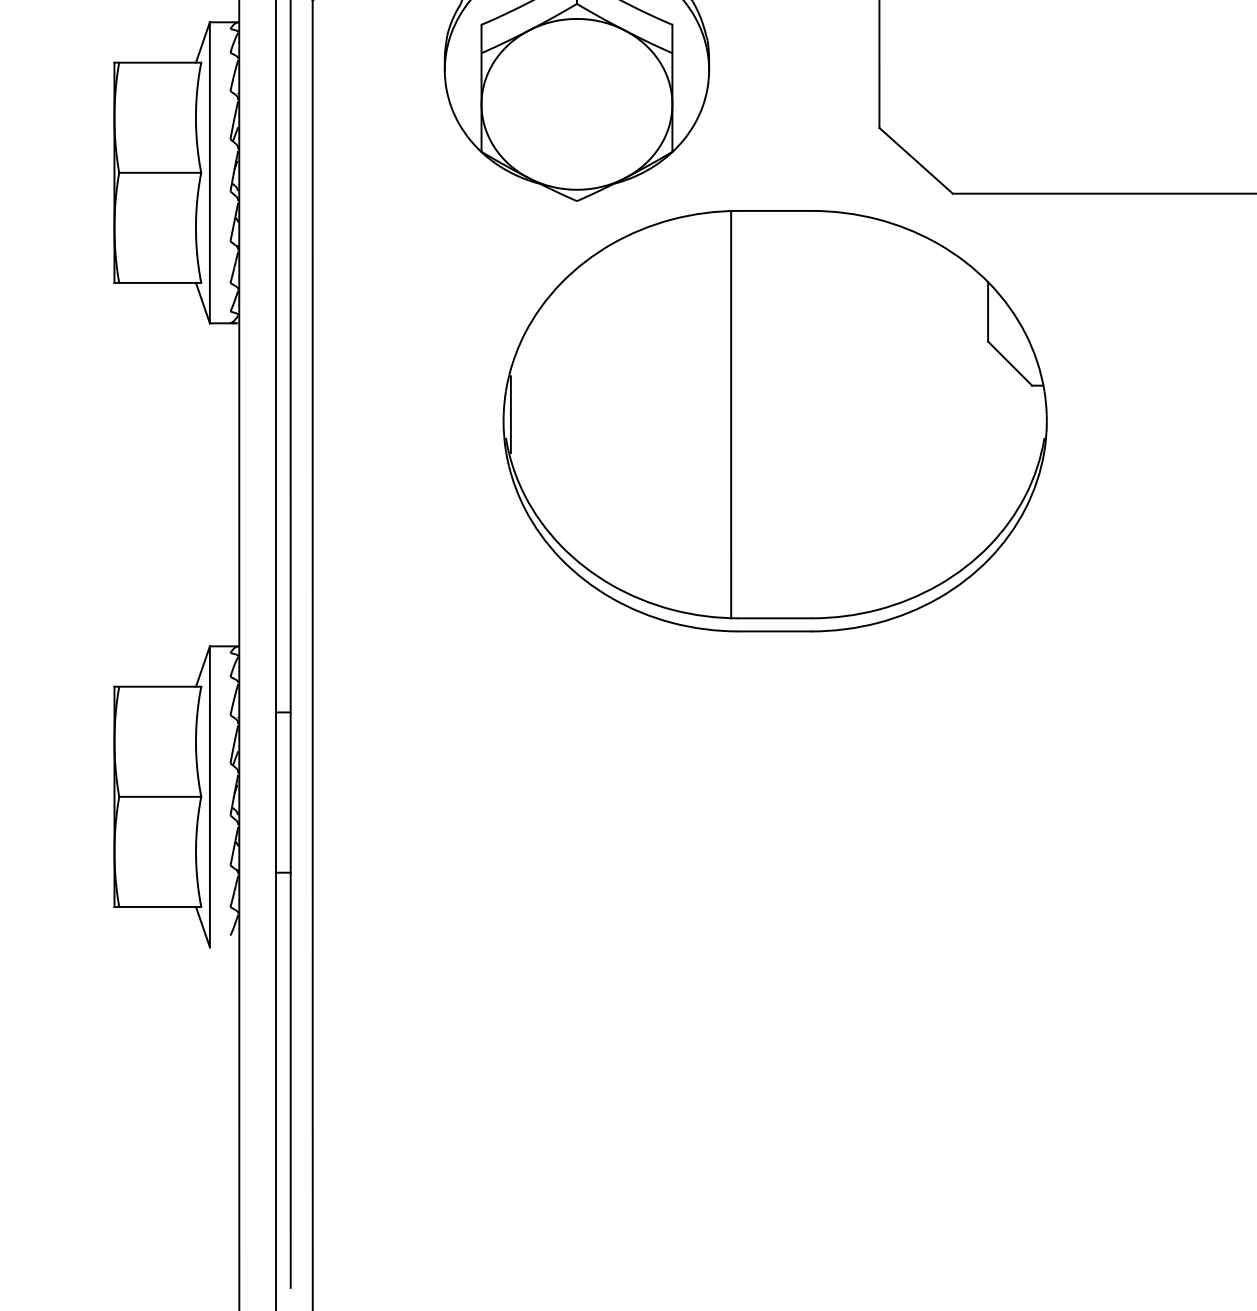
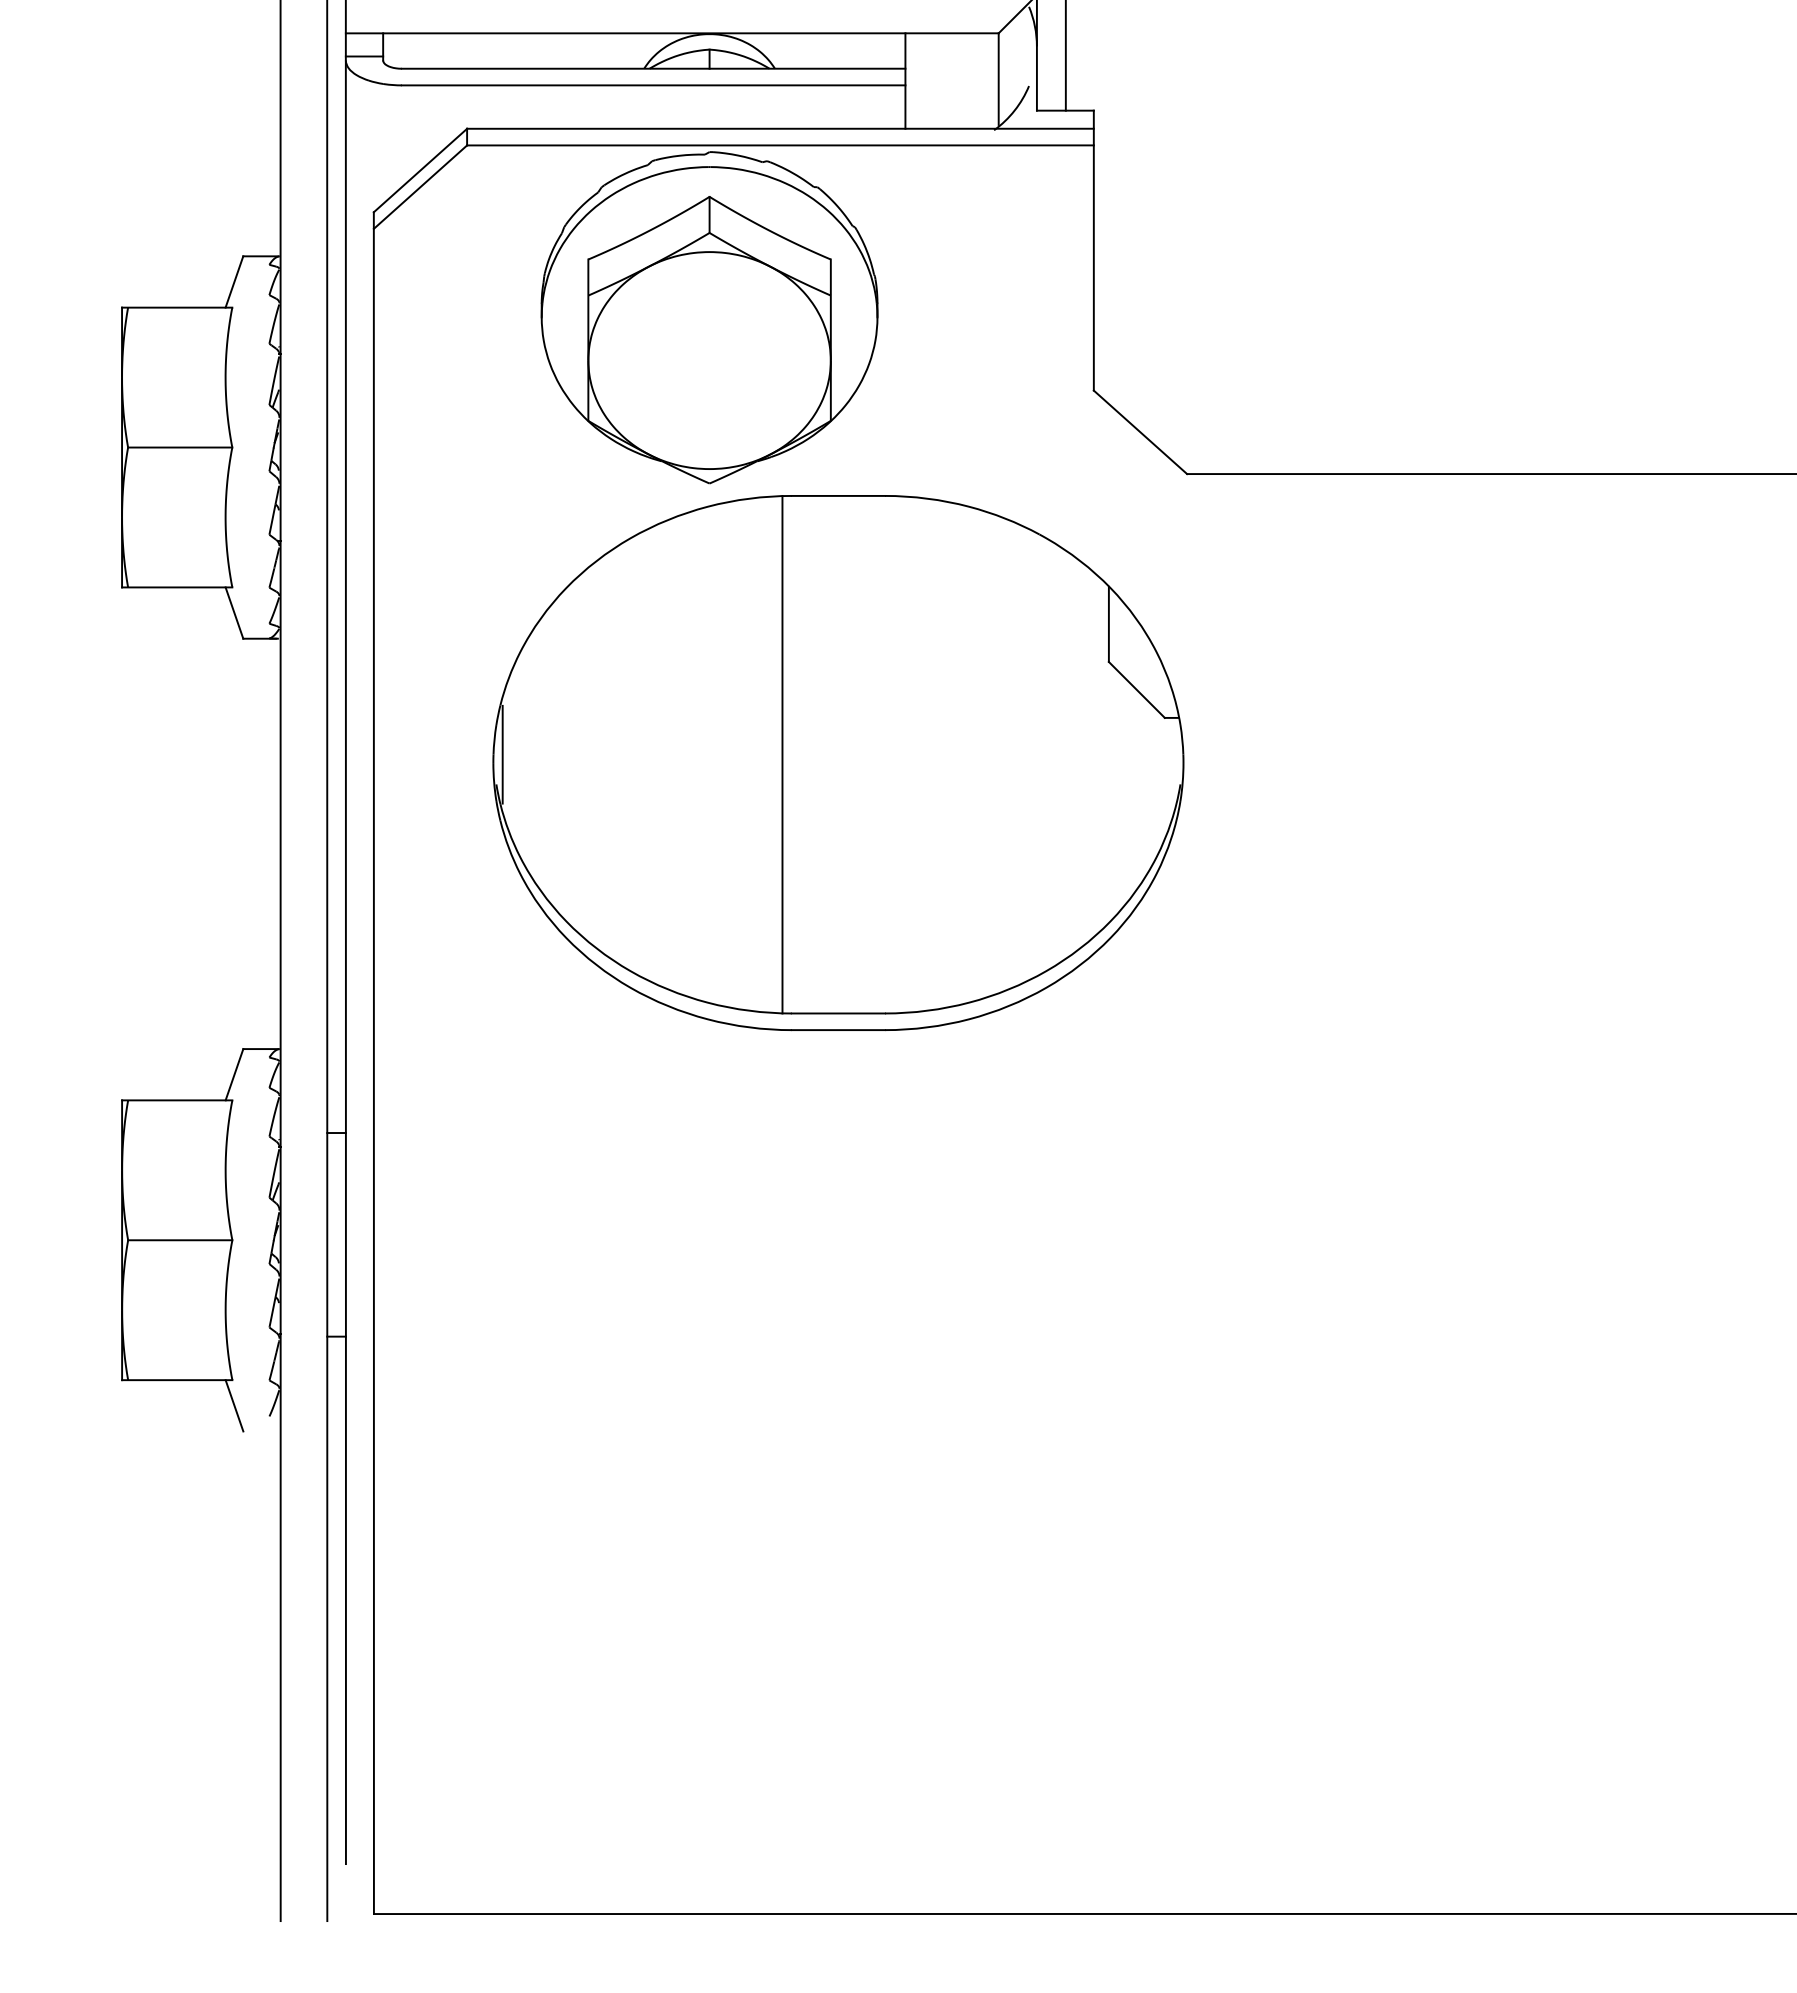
line: (210, 172) -> (243, 447), removed
part: (775, 421) -> (838, 763), moved
line: (210, 797) -> (243, 1240), removed

